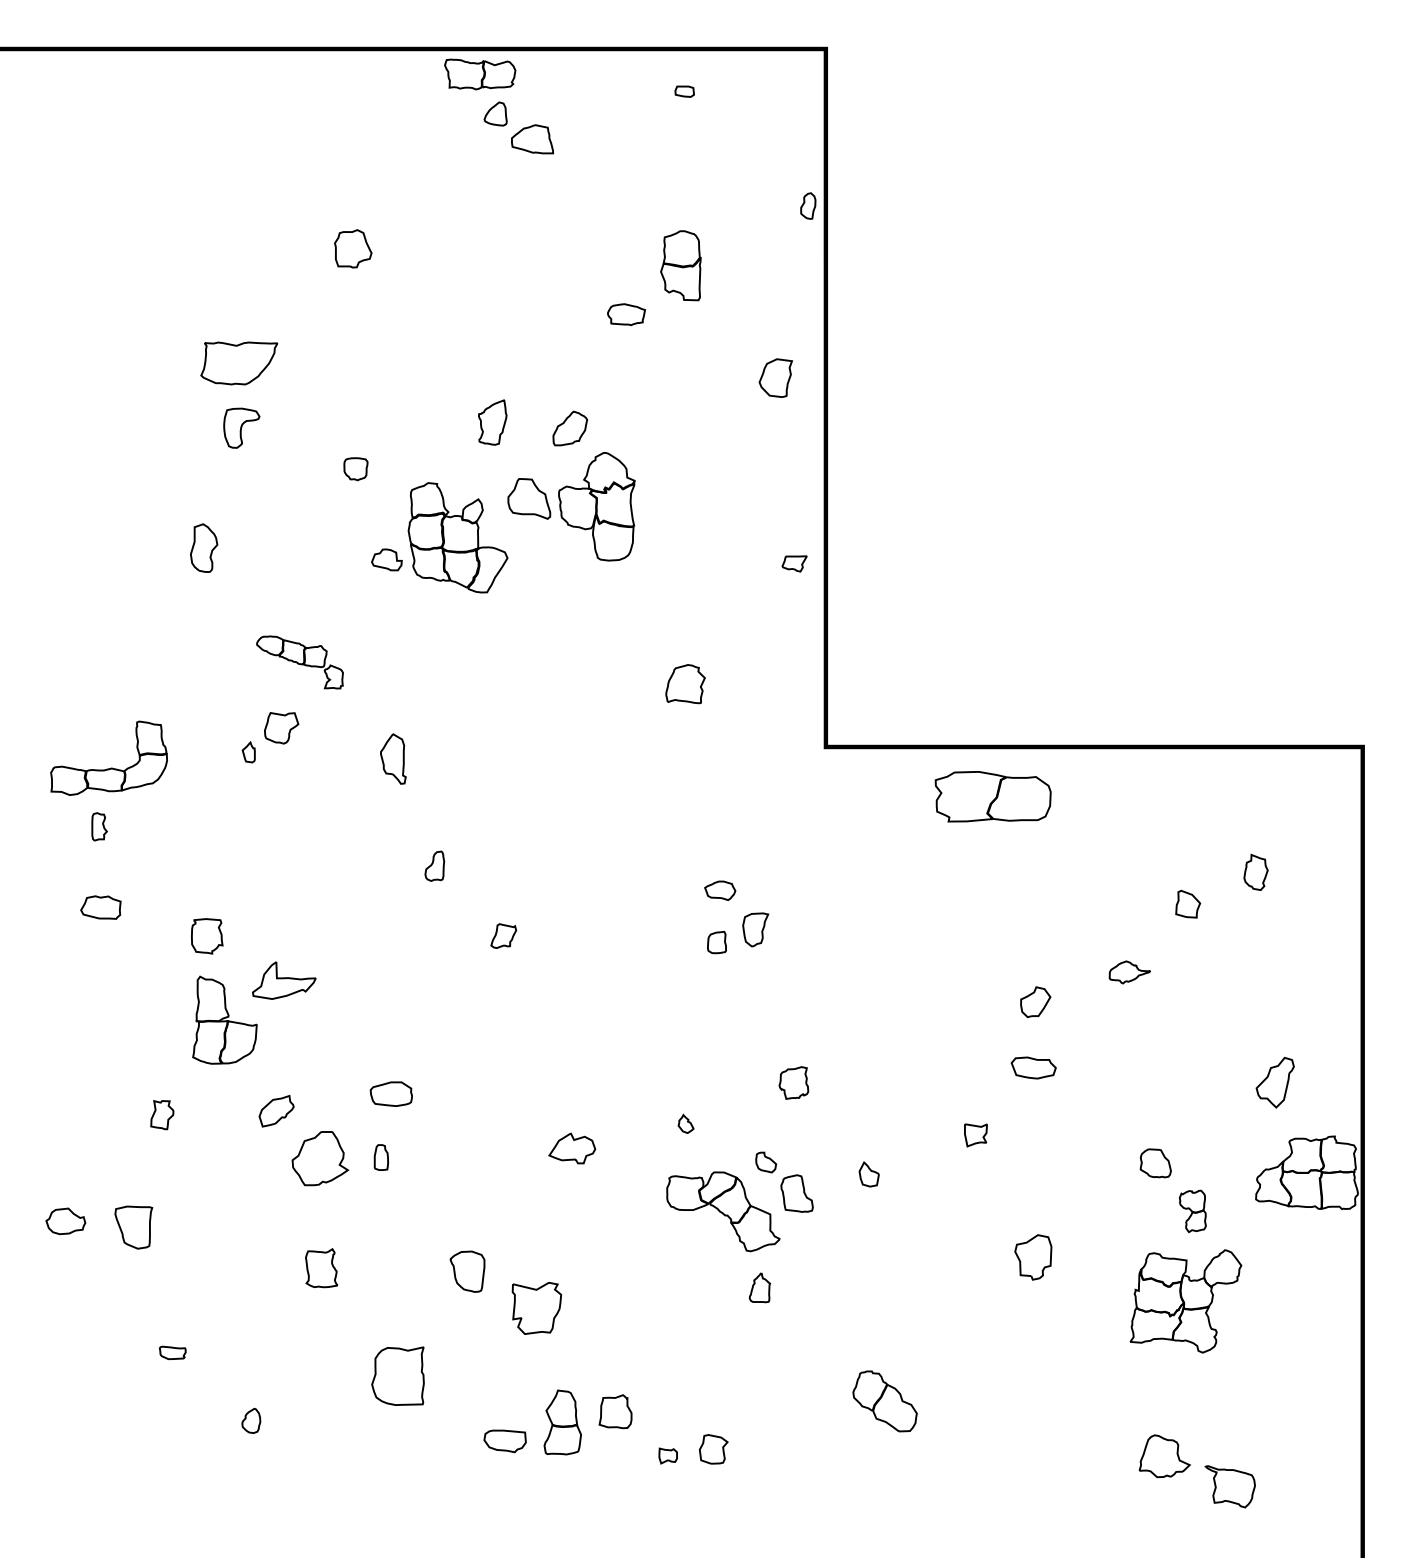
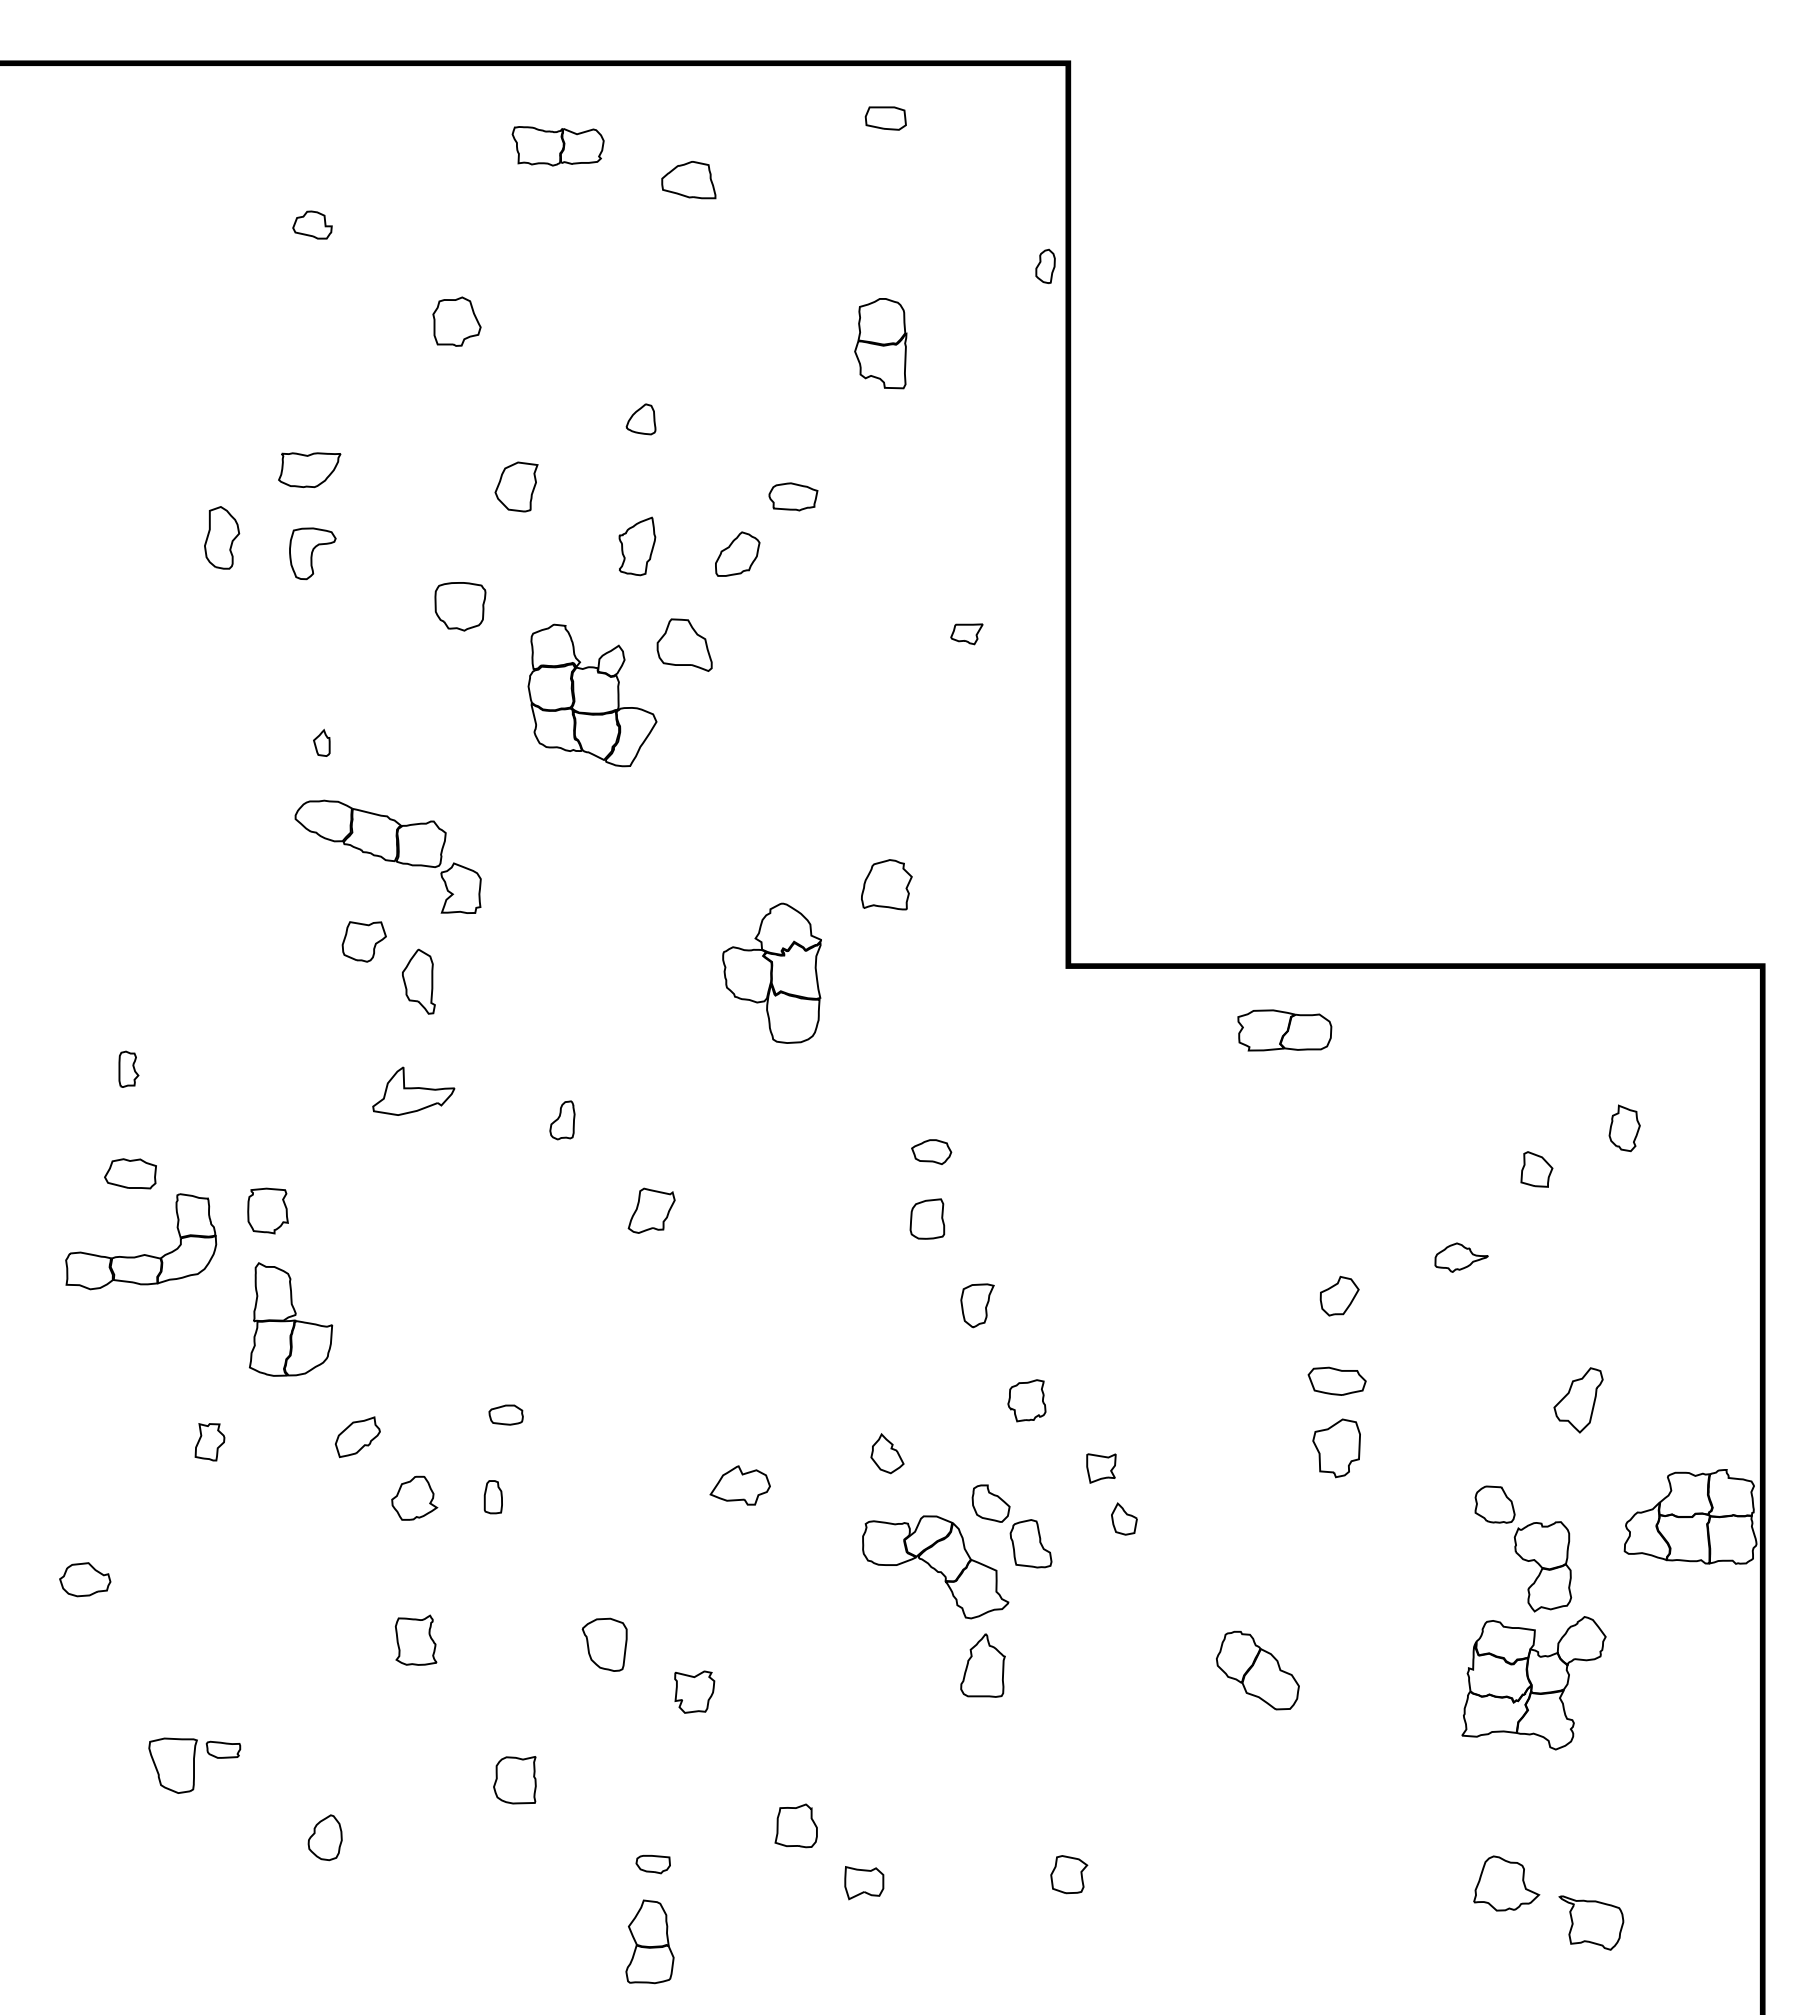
part: (479, 74) -> (557, 146), moved
part: (684, 91) -> (885, 118), size x1.67
part: (495, 114) -> (640, 419), moved
part: (626, 314) -> (793, 496), moved
part: (239, 363) -> (309, 470), size x0.62
part: (775, 377) -> (516, 486), moved
part: (355, 468) -> (460, 606), size x1.67
part: (596, 506) -> (771, 972), moved
part: (204, 547) -> (222, 537), moved
part: (386, 559) -> (312, 224), moved
part: (794, 564) -> (966, 634), moved
part: (299, 662) -> (387, 856), size x1.67
part: (248, 751) -> (321, 742), moved
part: (393, 758) -> (418, 981), moved
part: (109, 768) -> (141, 1254), moved
part: (993, 796) -> (1284, 1030), size x0.62
part: (755, 929) -> (977, 1305), moved
part: (503, 935) -> (651, 1210), size x1.43
part: (717, 942) -> (927, 1218), size x1.43
part: (284, 980) -> (413, 1090), moved
part: (1275, 1082) -> (1578, 1400), moved
part: (390, 1093) -> (505, 1414), size x0.62
part: (686, 1123) -> (887, 1453), size x1.67
part: (976, 1135) -> (1101, 1468), moved
part: (320, 1157) -> (414, 1497), size x0.62
part: (765, 1162) -> (990, 1503), size x1.43
part: (1192, 1211) -> (1542, 1566), size x1.67
part: (133, 1227) -> (172, 1765), moved
part: (1033, 1257) -> (1336, 1448), moved
part: (759, 1287) -> (982, 1665), size x1.67
part: (536, 1307) -> (694, 1691), size x0.62
part: (397, 1376) -> (514, 1780), size x0.62
part: (884, 1401) -> (1257, 1670), moved
part: (250, 1420) -> (324, 1837), size x1.43
part: (562, 1422) -> (649, 1941), moved
part: (504, 1441) -> (652, 1864), size x0.62
part: (713, 1449) -> (1069, 1874), moved
part: (668, 1456) -> (864, 1883), size x1.67

